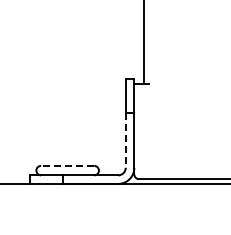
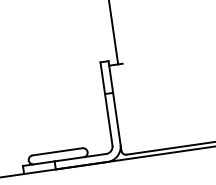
line: (125, 140) -> (108, 120), dashed -> solid
line: (67, 165) -> (57, 151), dashed -> solid

